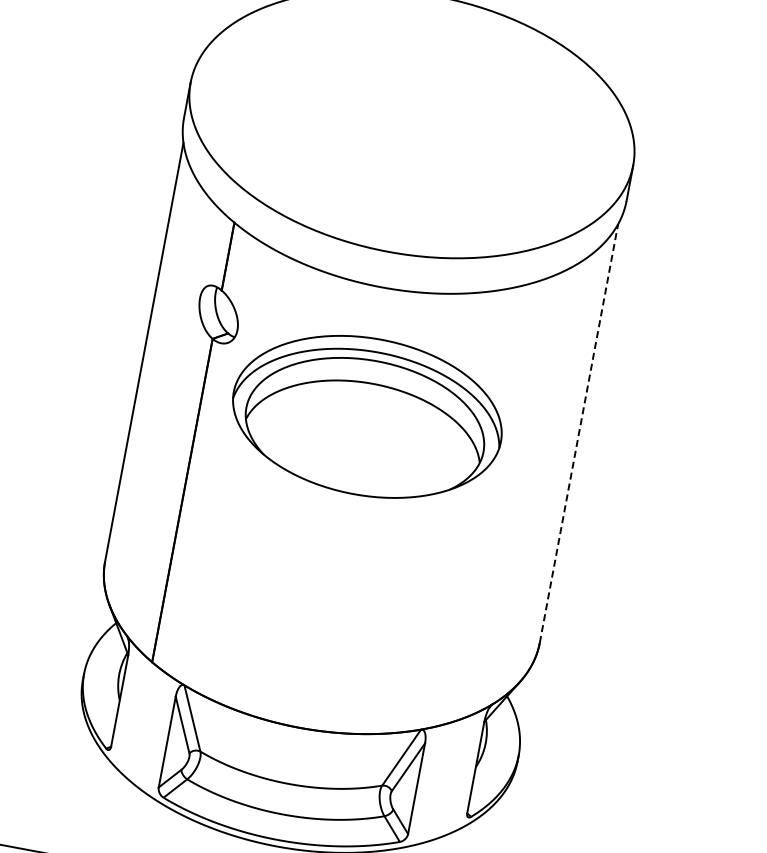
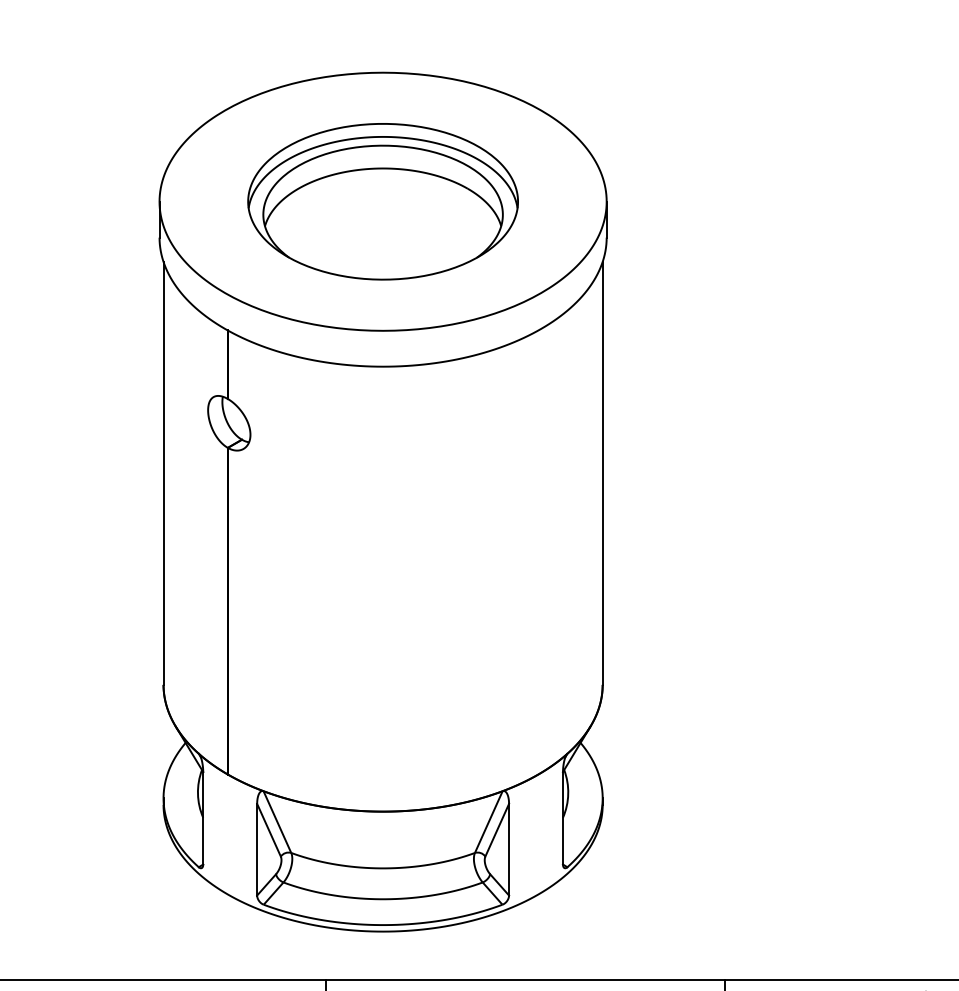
part: (366, 416) -> (382, 201), moved
line: (578, 432) -> (602, 472), dashed -> solid

